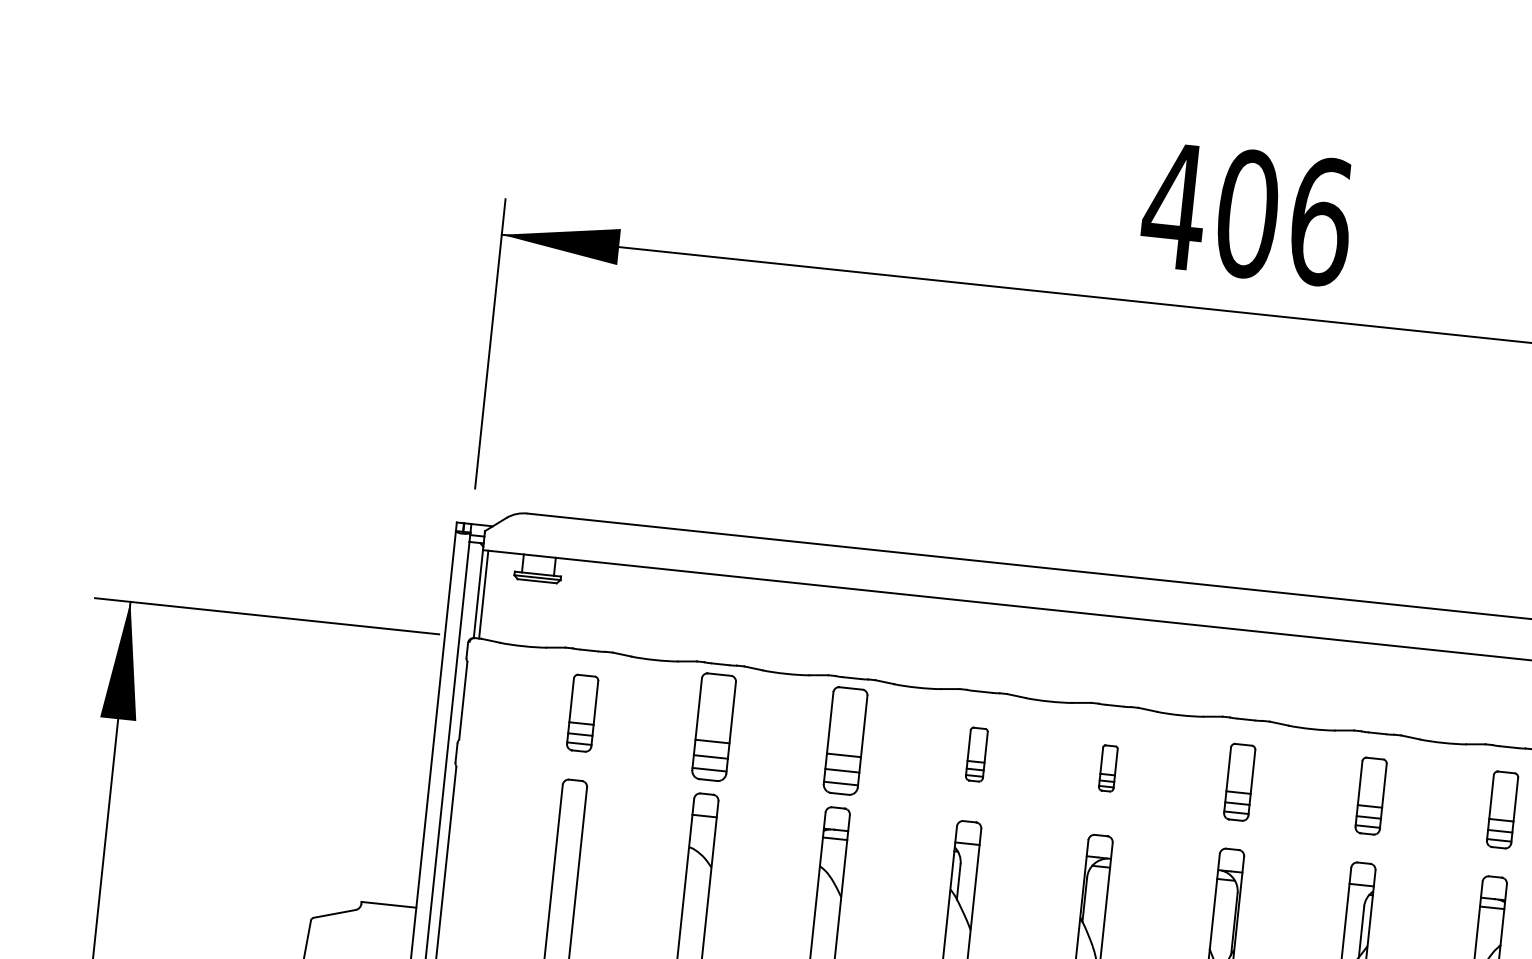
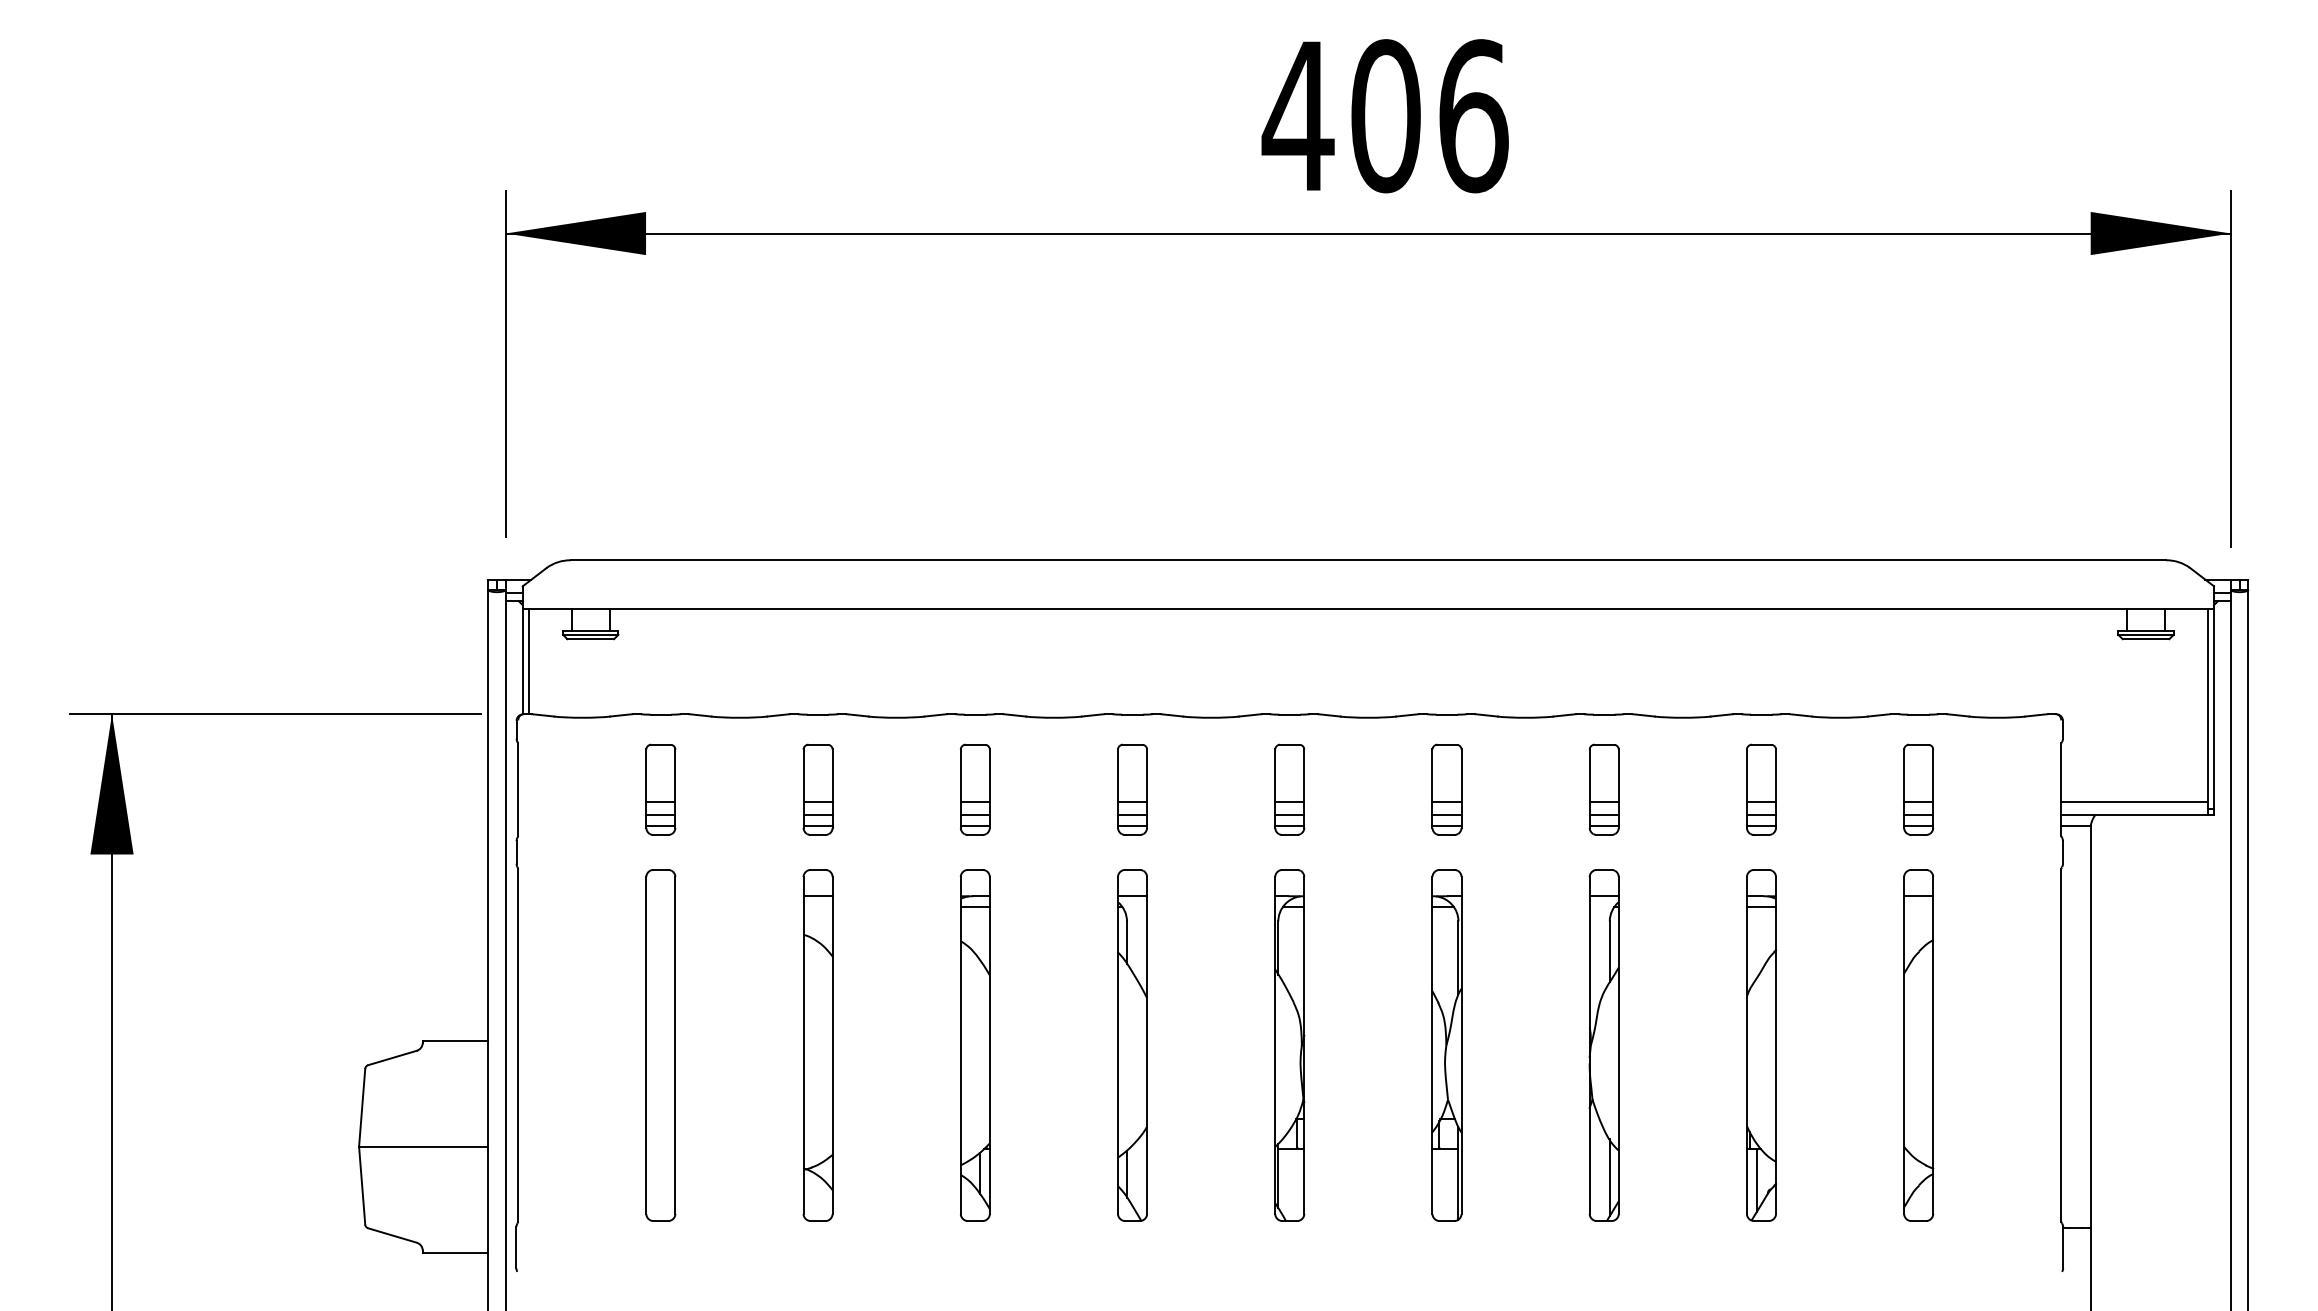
part: (713, 726) -> (817, 789), size x0.71
part: (844, 740) -> (974, 789), size x0.71
part: (976, 754) -> (1132, 789), size x1.43
part: (1108, 768) -> (1289, 789), size x1.67

